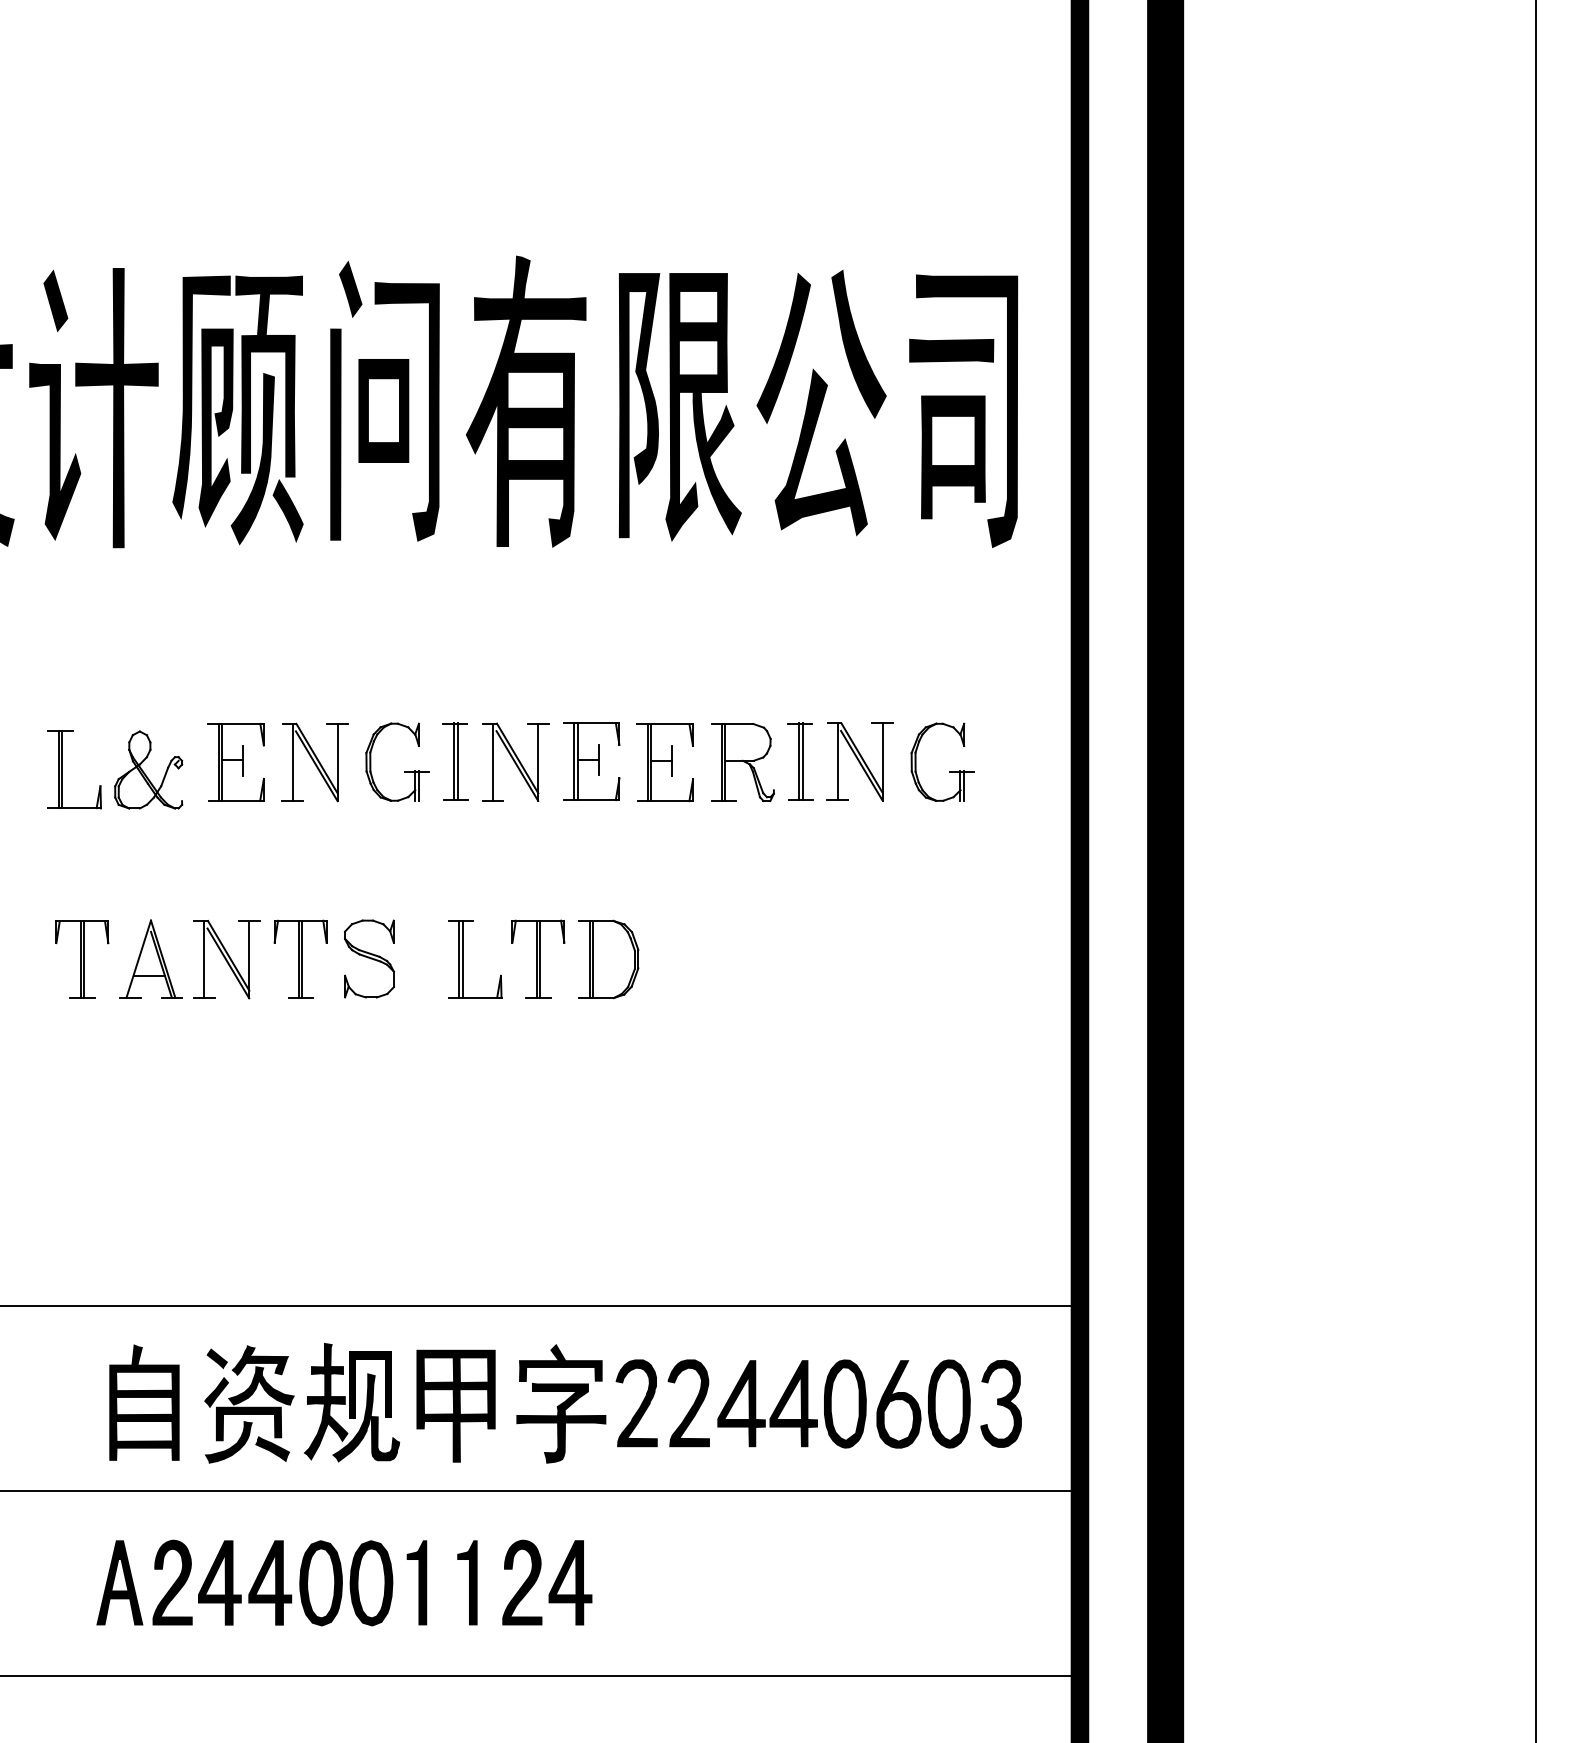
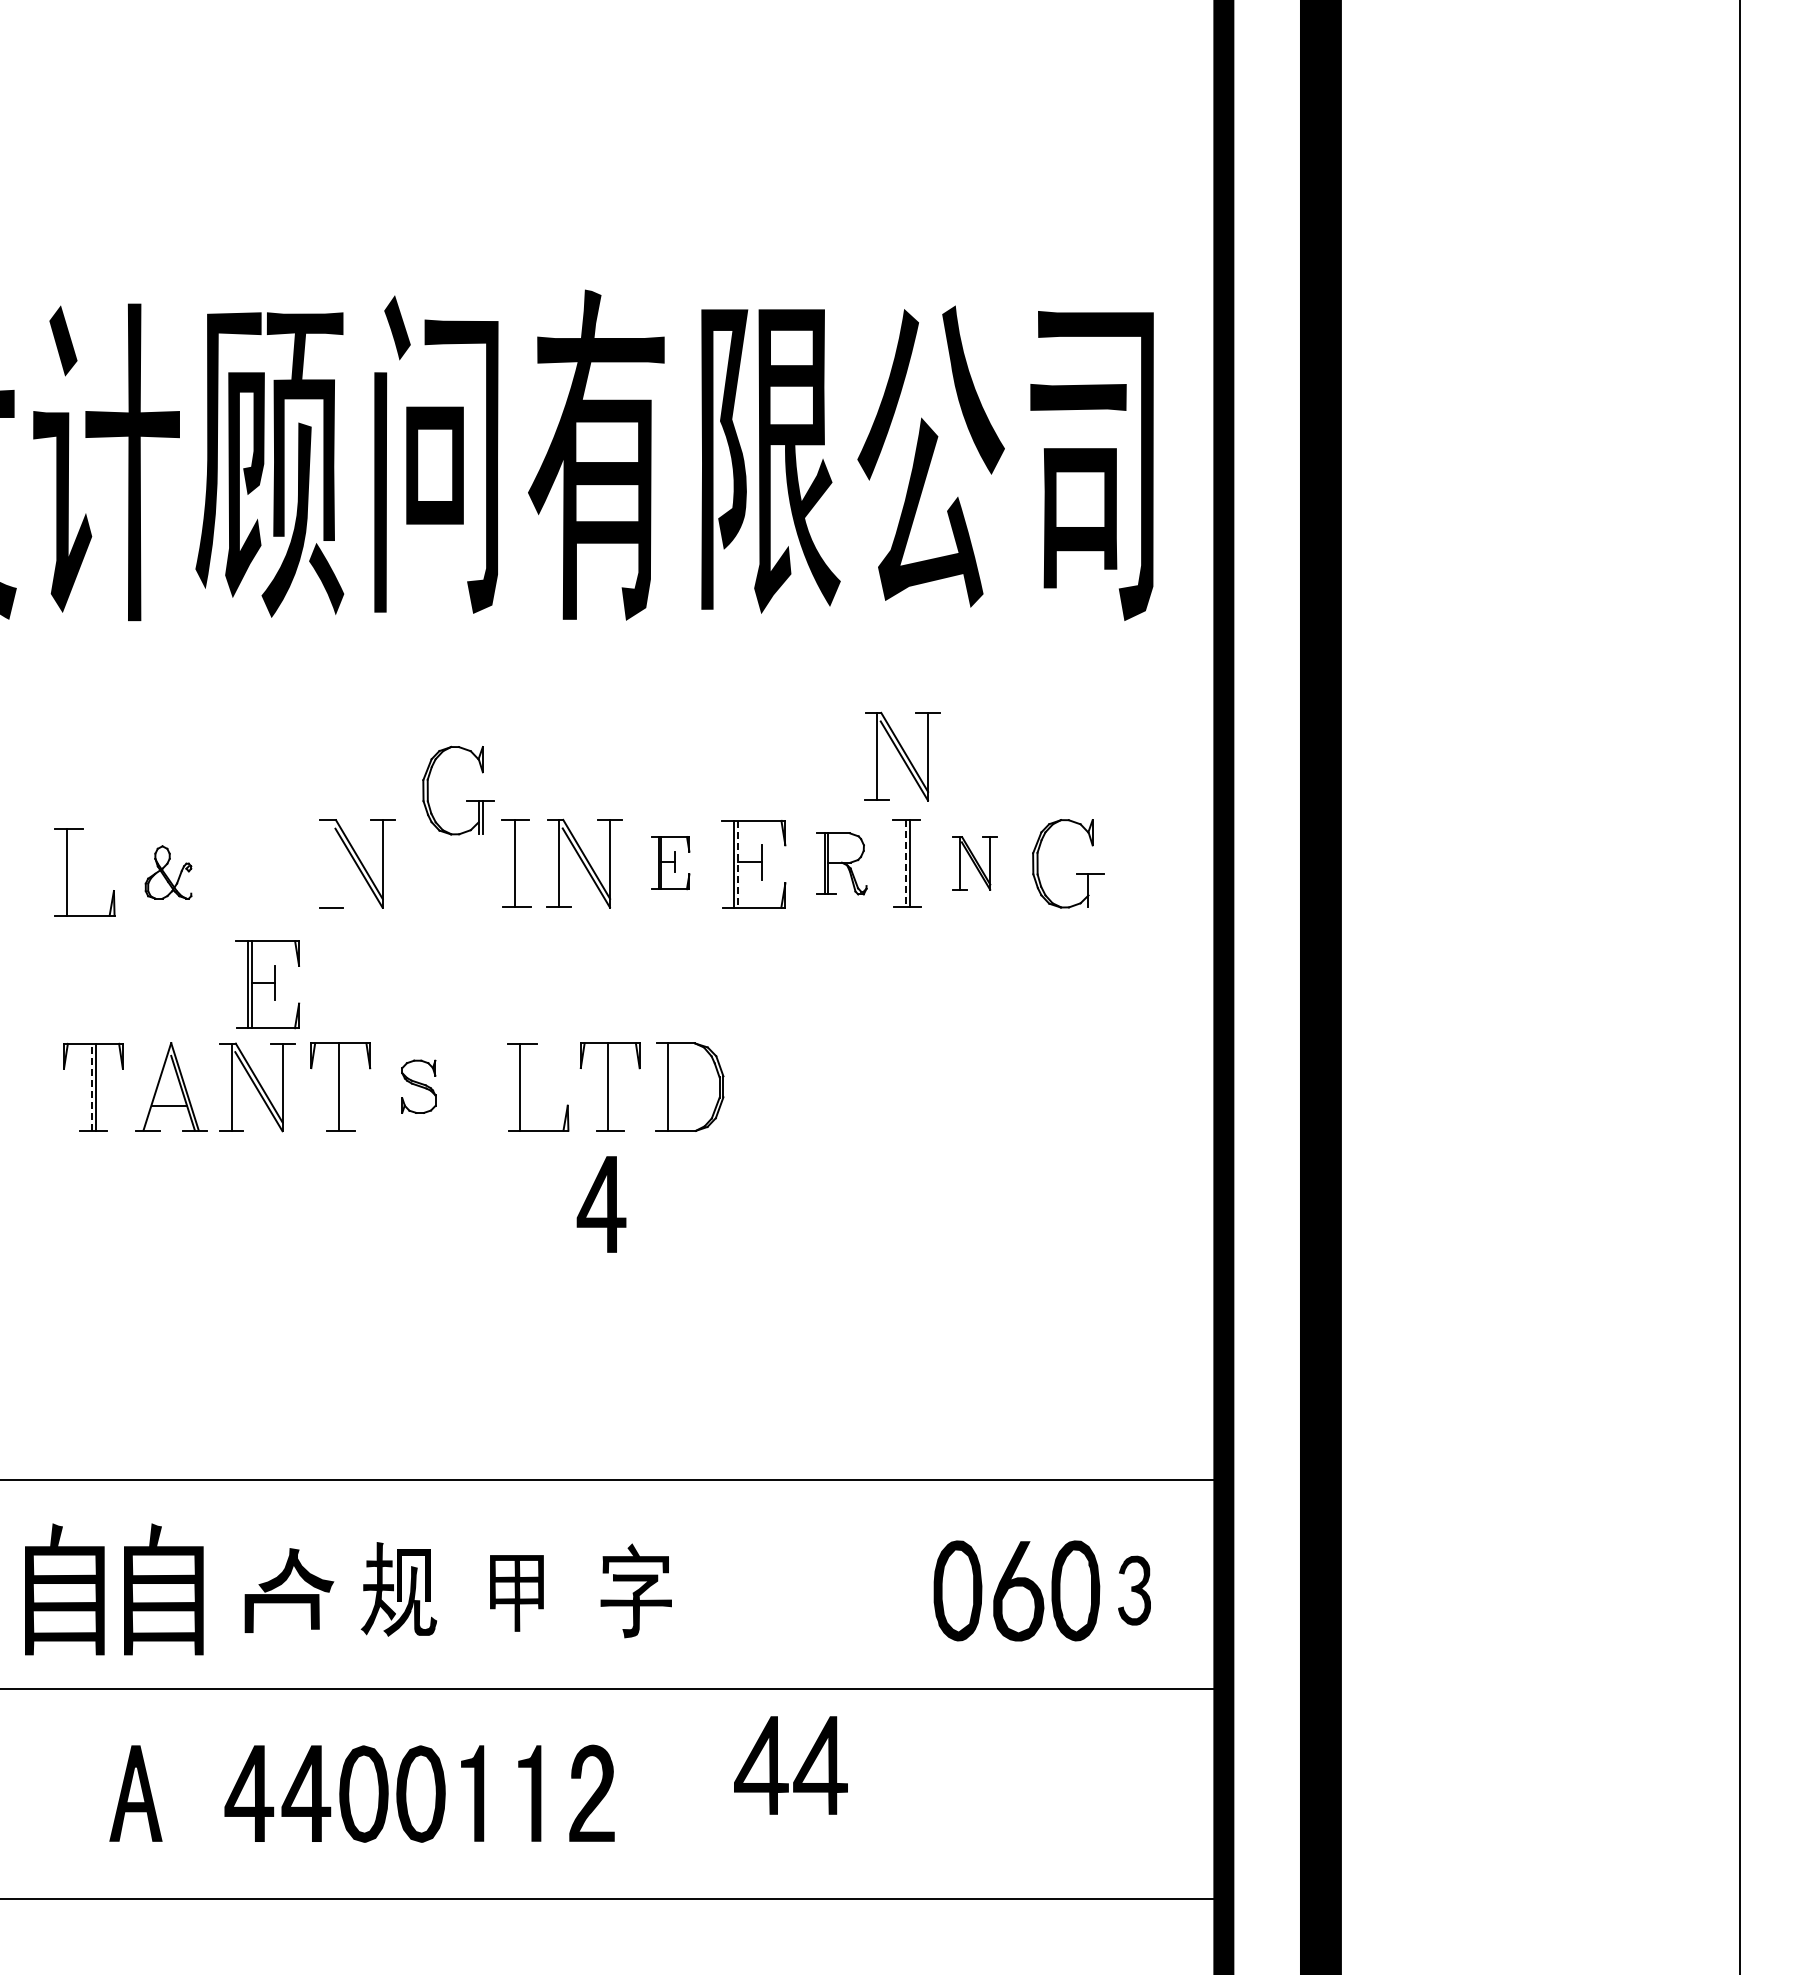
part: (796, 667) -> (902, 756), added
line: (457, 761) -> (518, 862), removed
part: (591, 761) -> (670, 862), size x0.6
part: (235, 762) -> (267, 984), moved
line: (292, 762) -> (331, 863), removed
line: (651, 762) -> (738, 864), solid -> dashed
part: (742, 762) -> (841, 863), size x0.7
line: (799, 762) -> (905, 863), solid -> dashed
part: (859, 762) -> (974, 863), size x0.6
line: (62, 769) -> (70, 871), removed
part: (148, 770) -> (168, 872), size x0.6
part: (404, 770) -> (466, 800), moved
line: (964, 785) -> (1092, 890), removed
line: (80, 958) -> (91, 1086), solid -> dashed
line: (302, 958) -> (342, 1086), removed
part: (369, 958) -> (418, 1086), size x0.6
line: (462, 958) -> (524, 1086), removed
line: (540, 958) -> (612, 1086), removed
line: (593, 958) -> (672, 1086), removed
fill: (217, 1358) -> (246, 1539), removed
fill: (259, 1360) -> (294, 1541), removed
fill: (216, 1392) -> (245, 1577), removed
part: (56, 1402) -> (64, 1589), added
part: (351, 1402) -> (398, 1589), size x0.7
fill: (636, 1402) -> (721, 1589), removed
fill: (688, 1402) -> (780, 1589), removed
part: (561, 1403) -> (636, 1590), size x0.7
part: (1001, 1403) -> (1134, 1590), size x0.7
part: (455, 1406) -> (516, 1593), size x0.6
part: (775, 1408) -> (799, 1770), moved
fill: (228, 1442) -> (258, 1634), removed
fill: (273, 1449) -> (309, 1642), removed
fill: (172, 1581) -> (195, 1792), removed
part: (570, 1582) -> (601, 1204), moved

